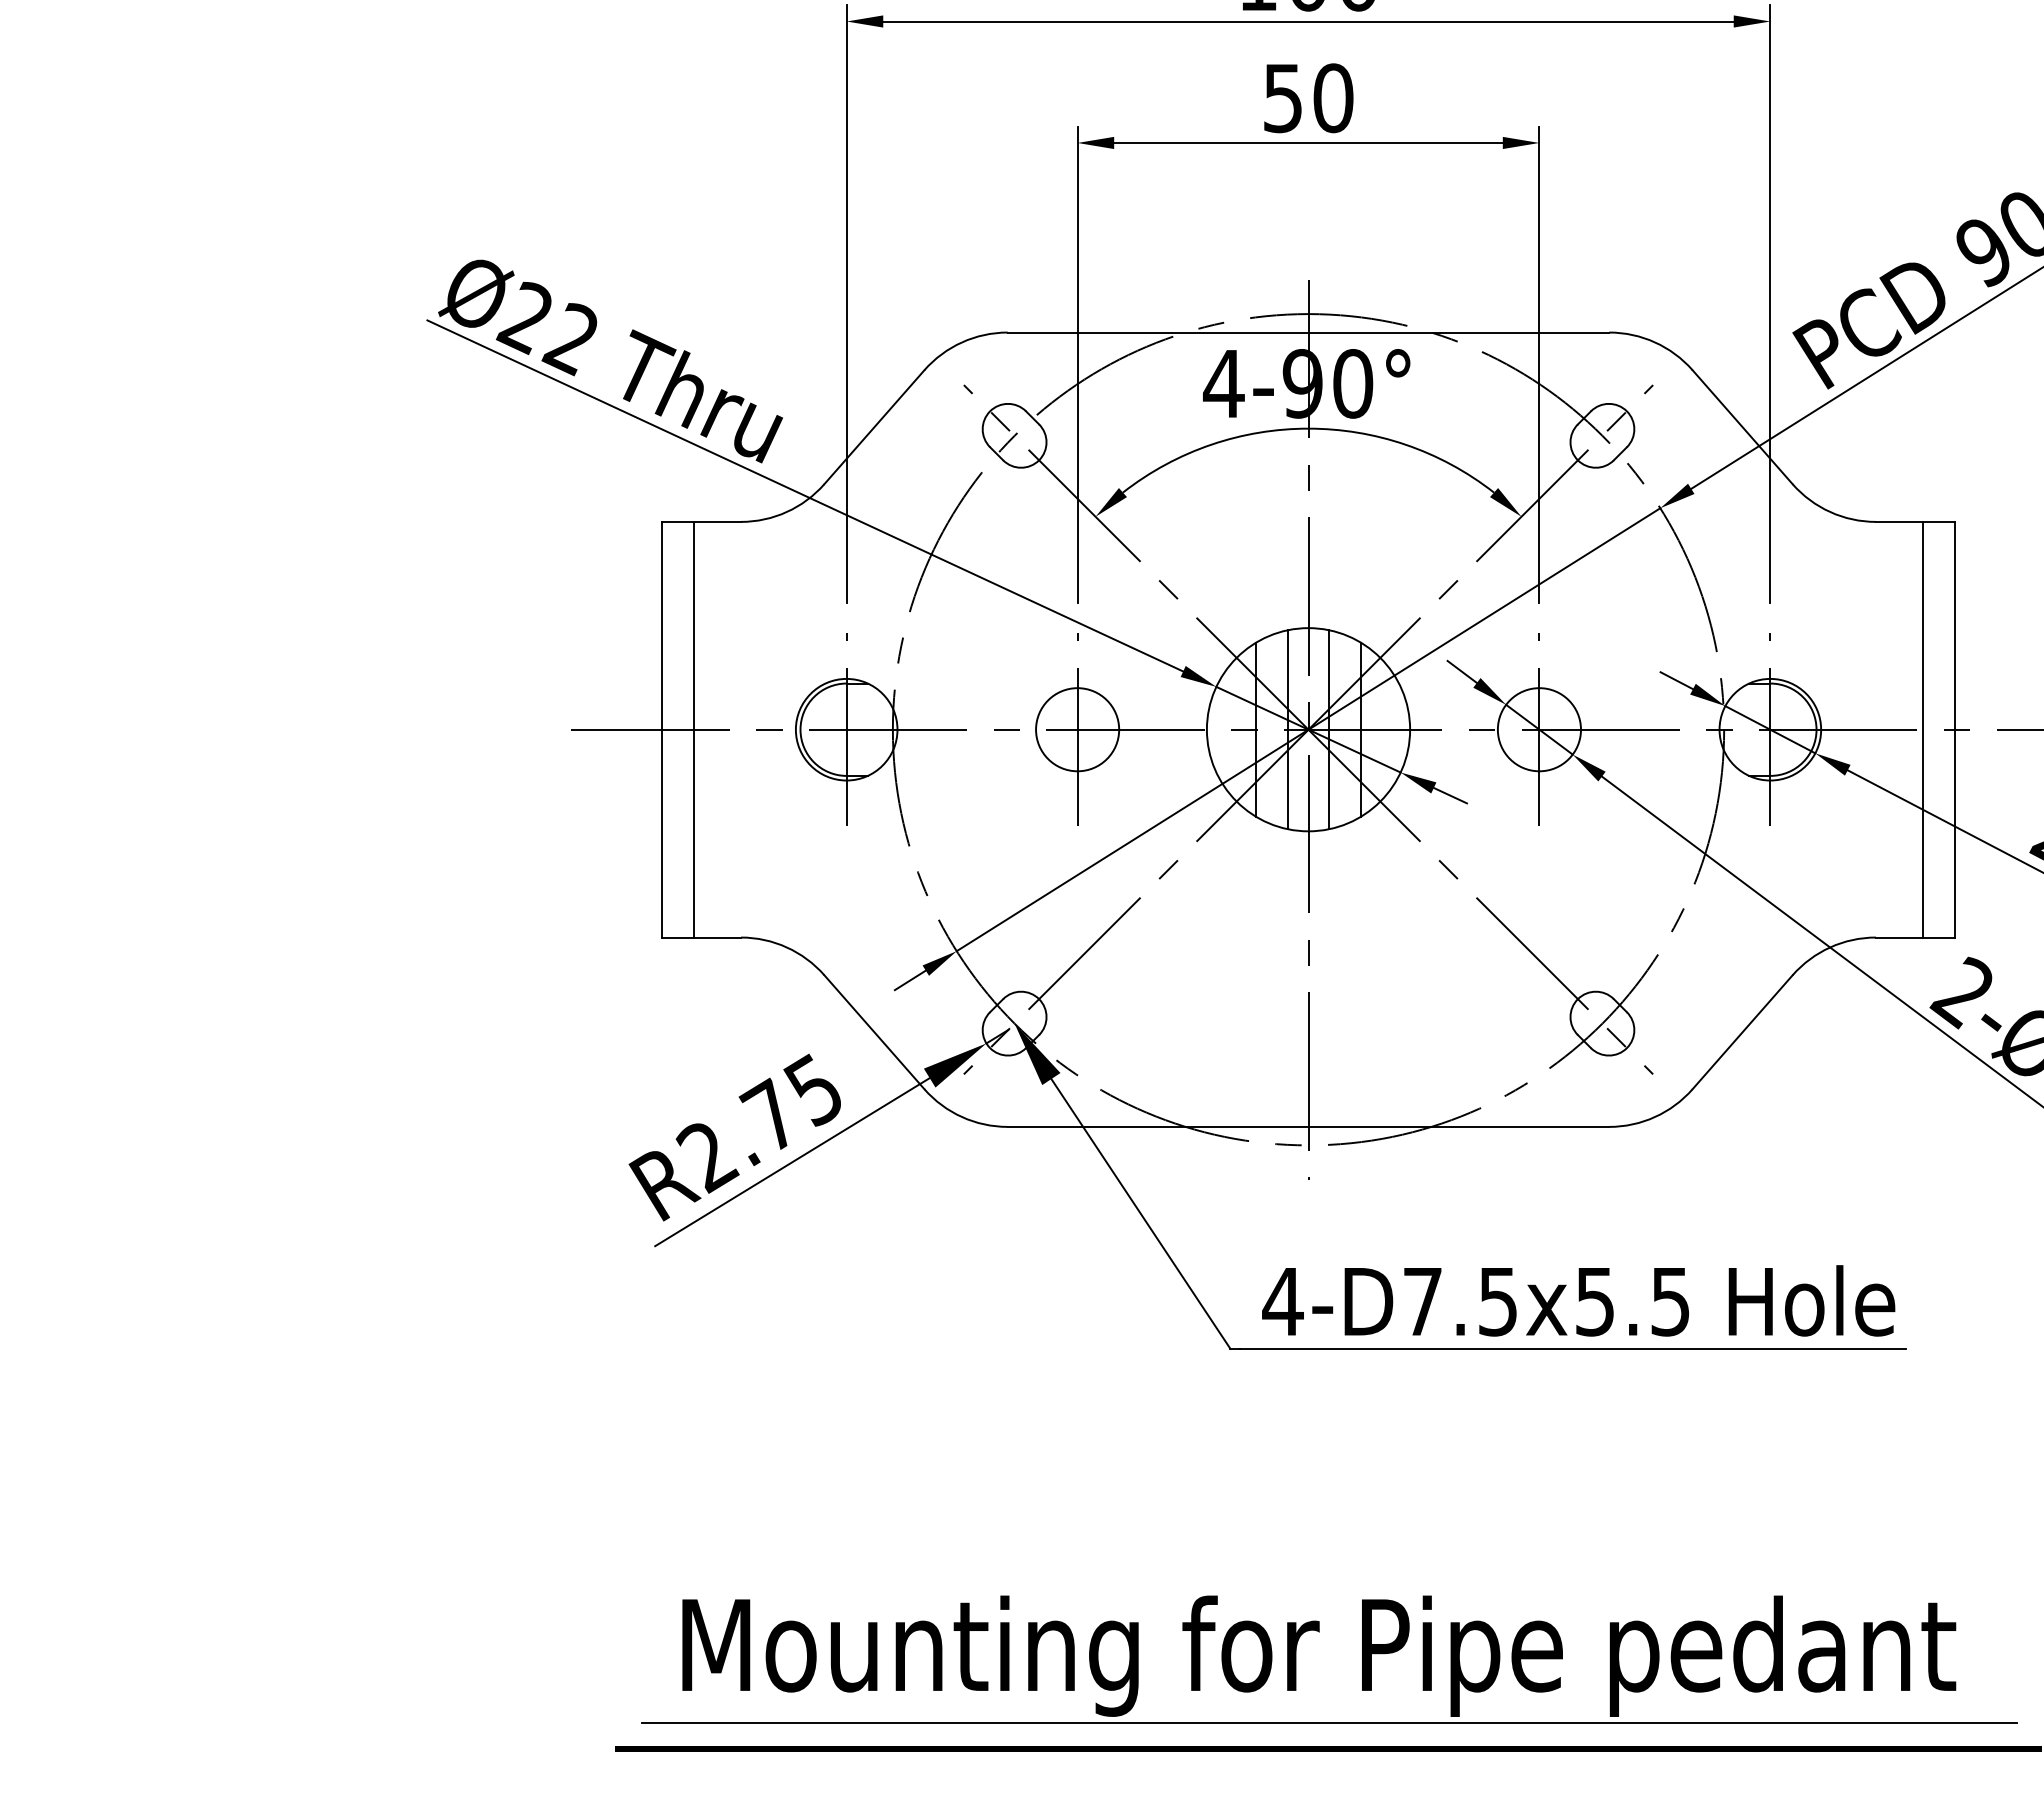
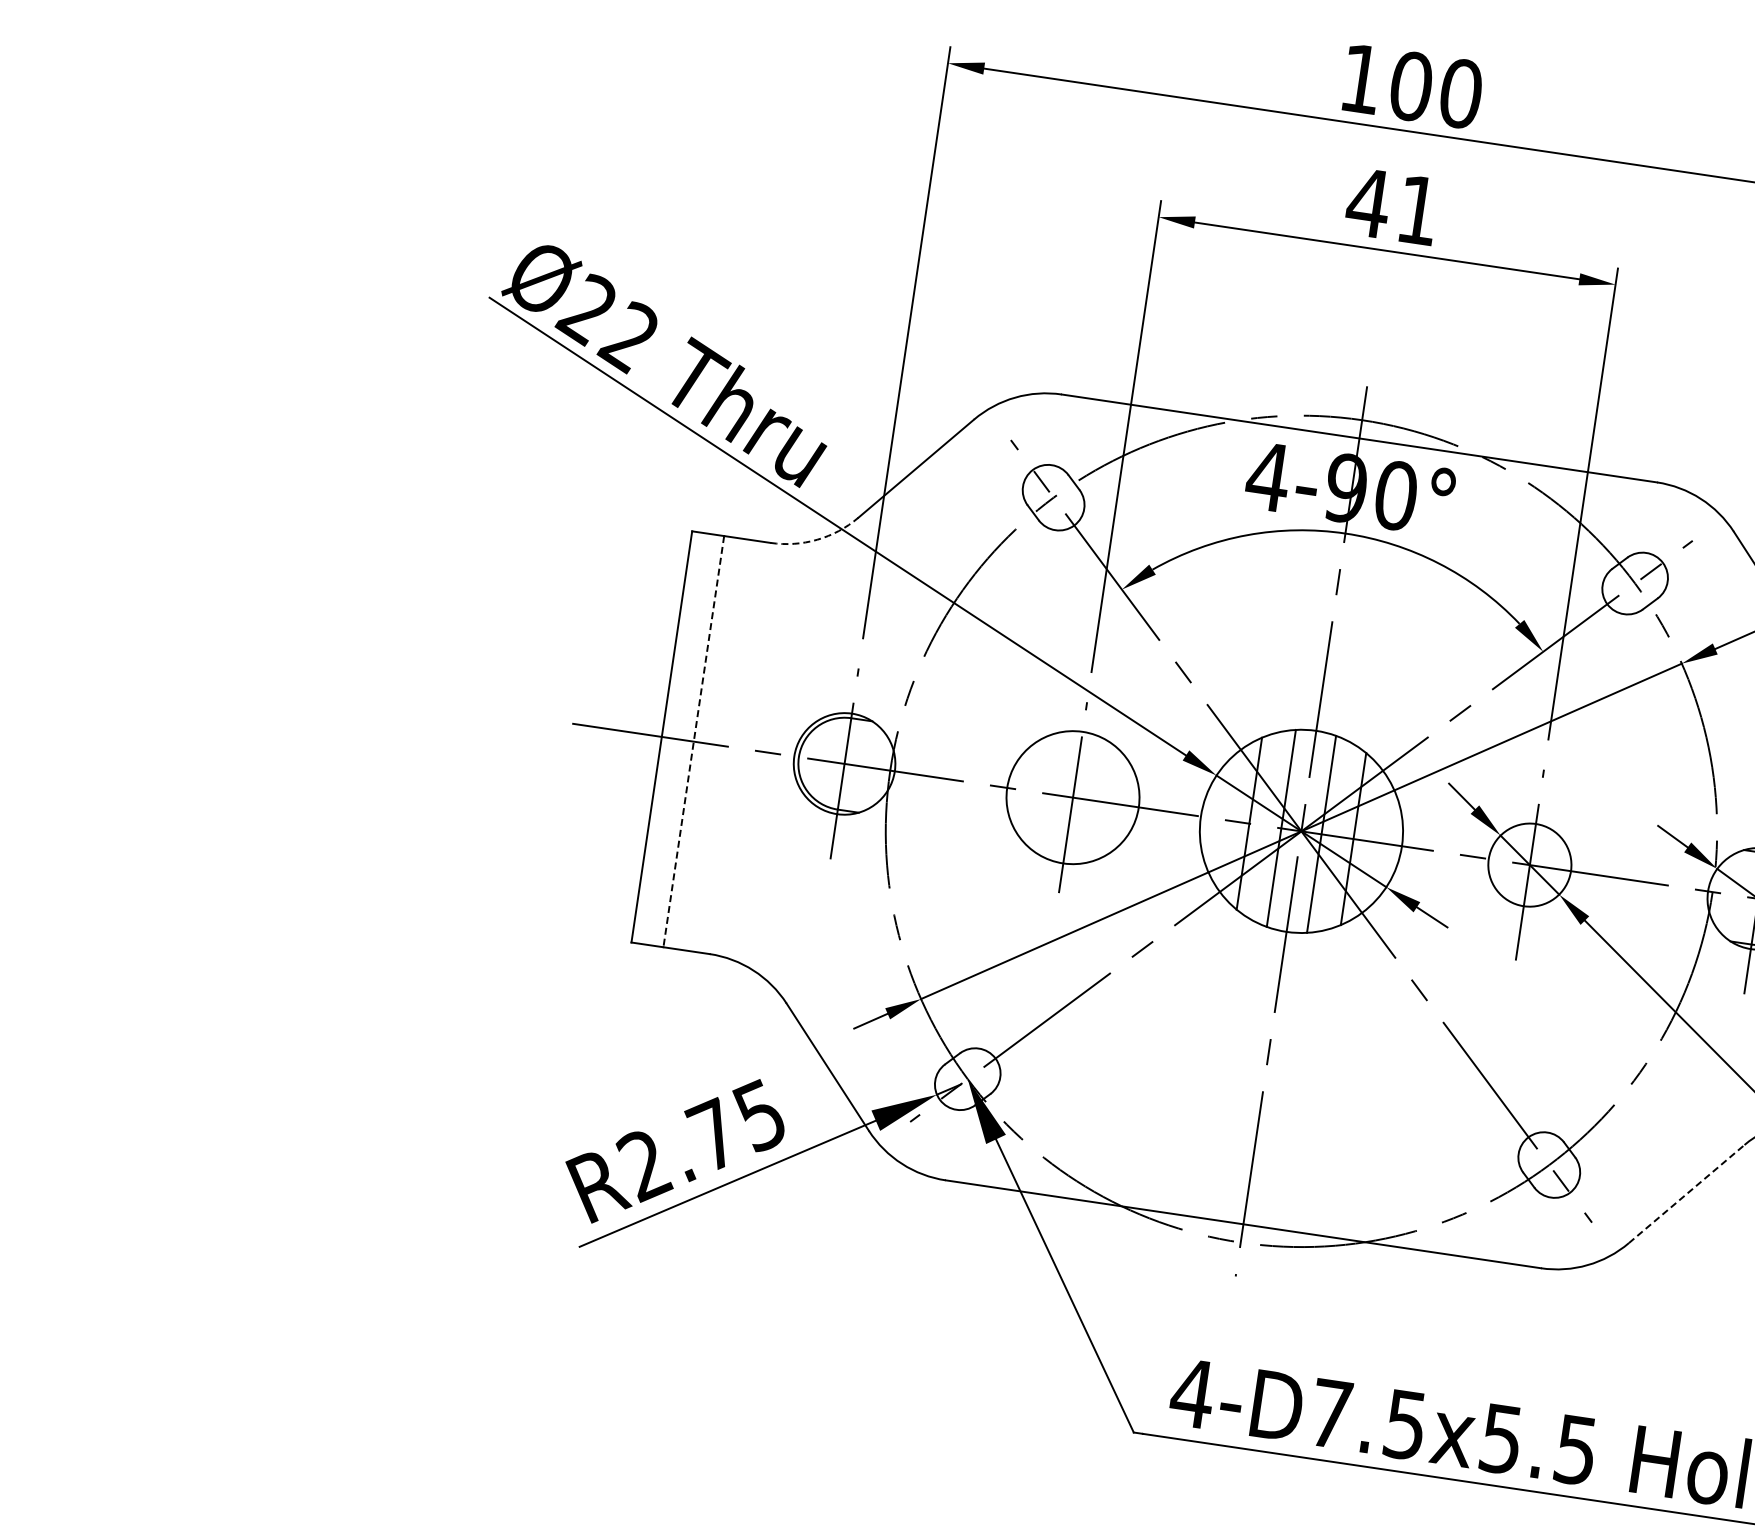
text: (1307, 98) -> (1392, 206), 50 -> 41
arc: (786, 512) -> (816, 540), solid -> dashed
line: (694, 729) -> (694, 741), solid -> dashed
circle: (1077, 729) -> (1072, 797), size x1.6
line: (1742, 1032) -> (1686, 1194), solid -> dashed

